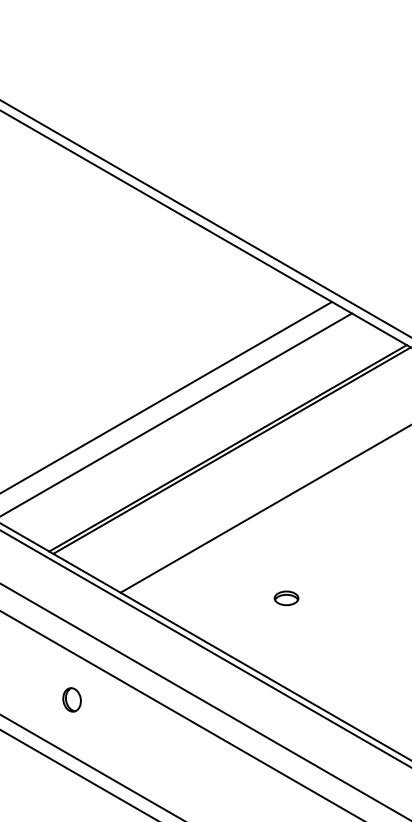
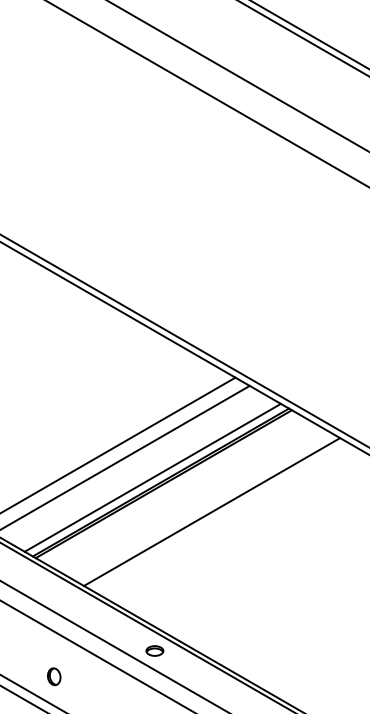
line: (216, 441) -> (152, 477), added
part: (286, 597) -> (154, 650), moved
part: (72, 699) -> (54, 676), moved

